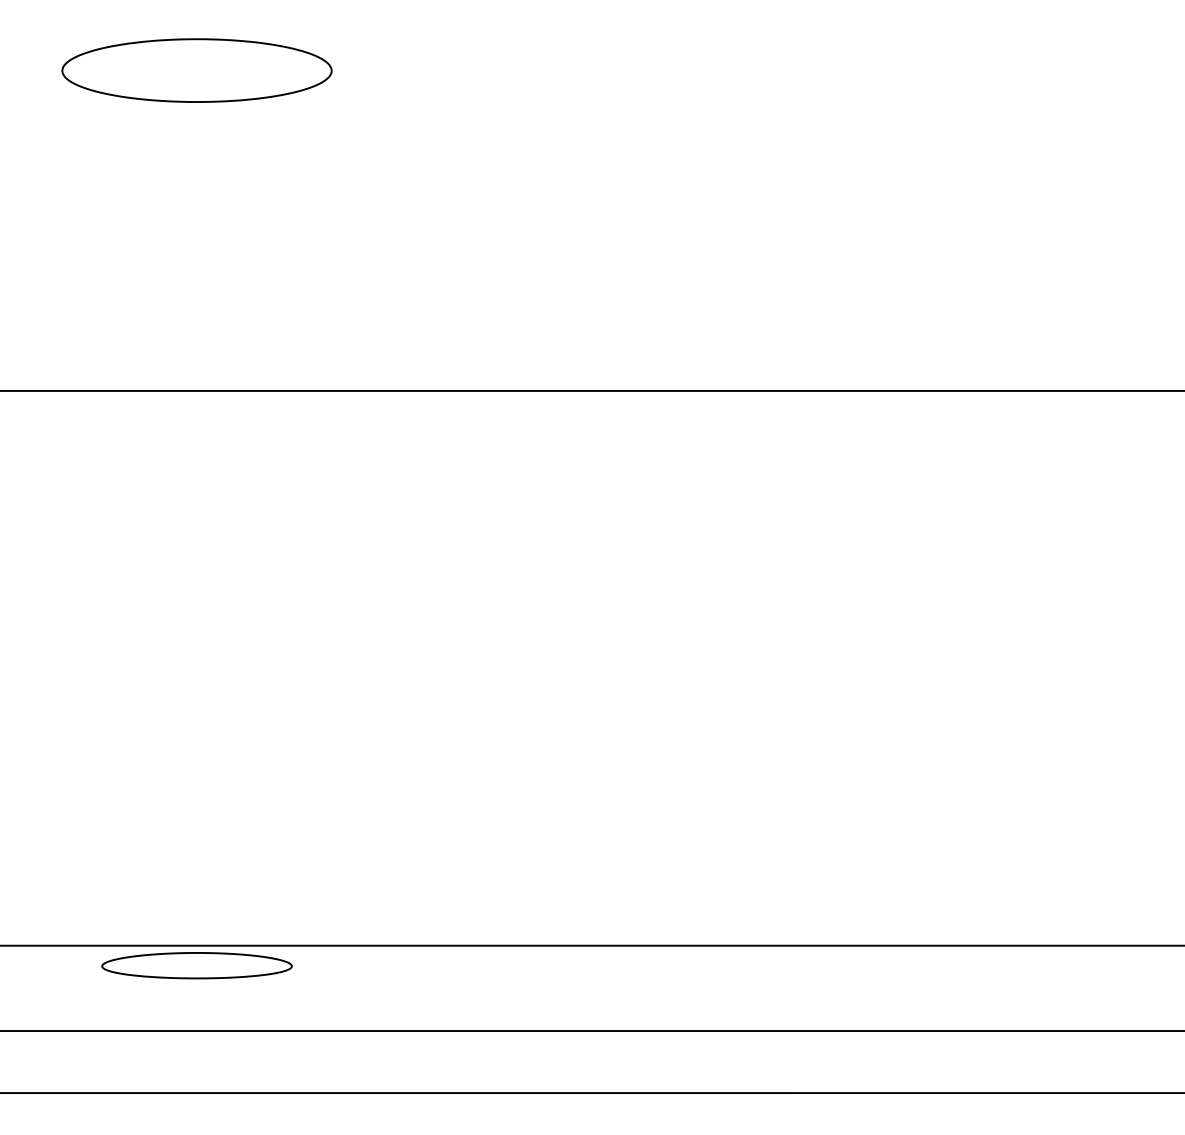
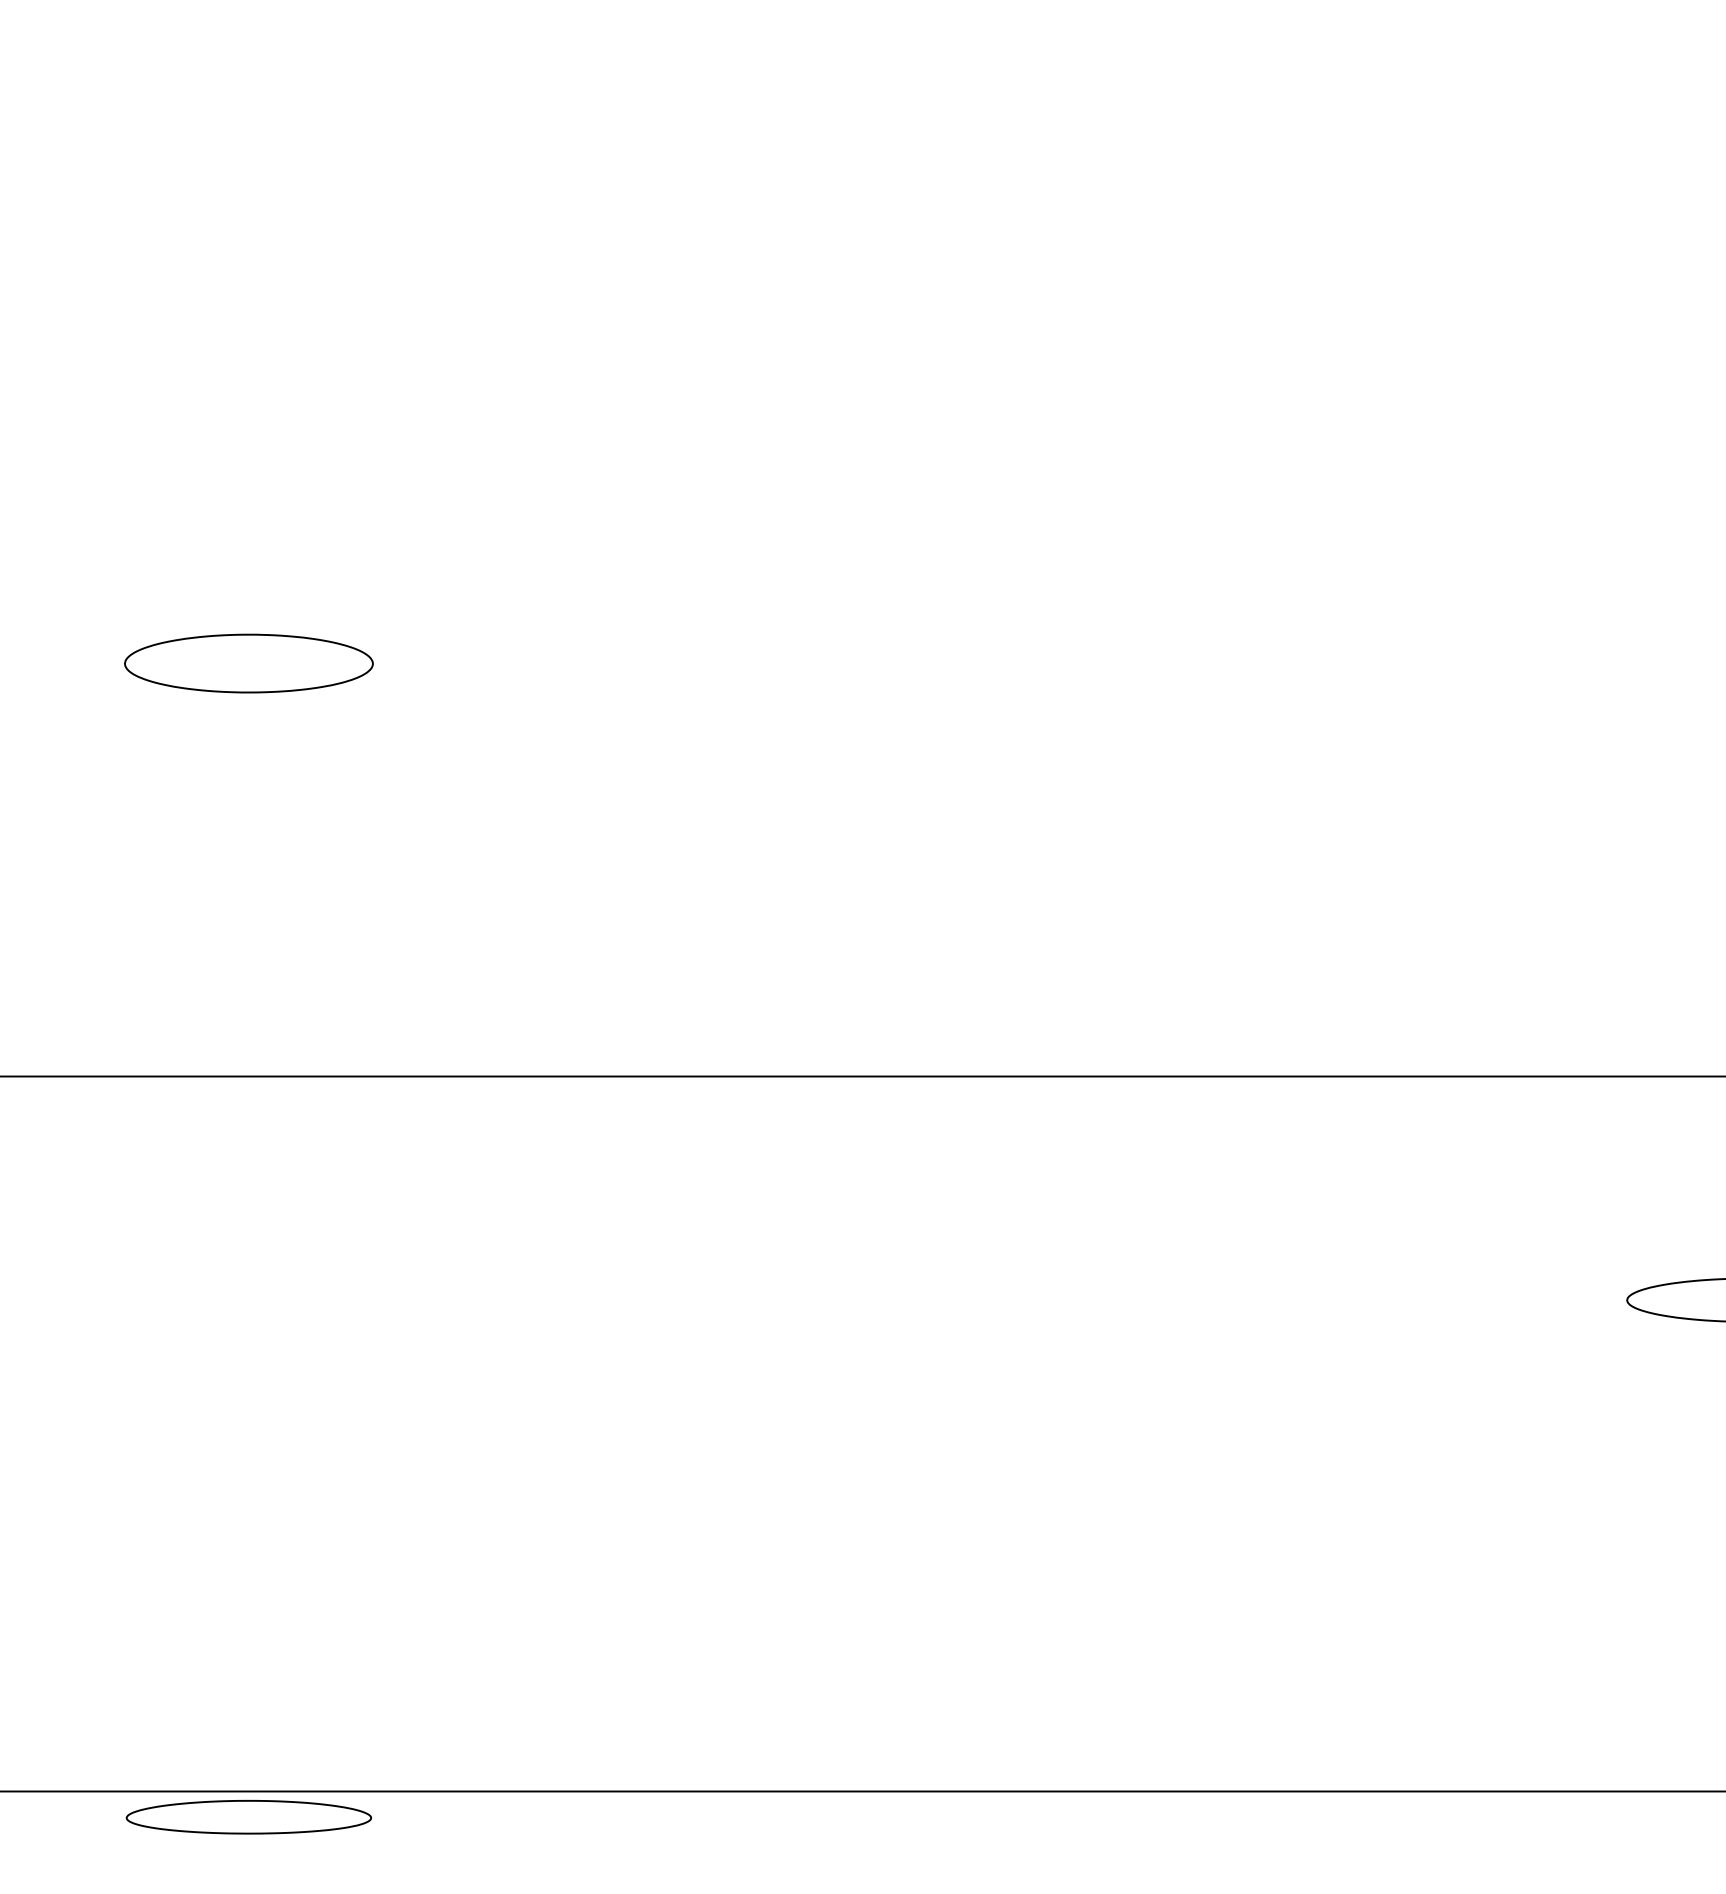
part: (196, 70) -> (248, 663), size x0.71

